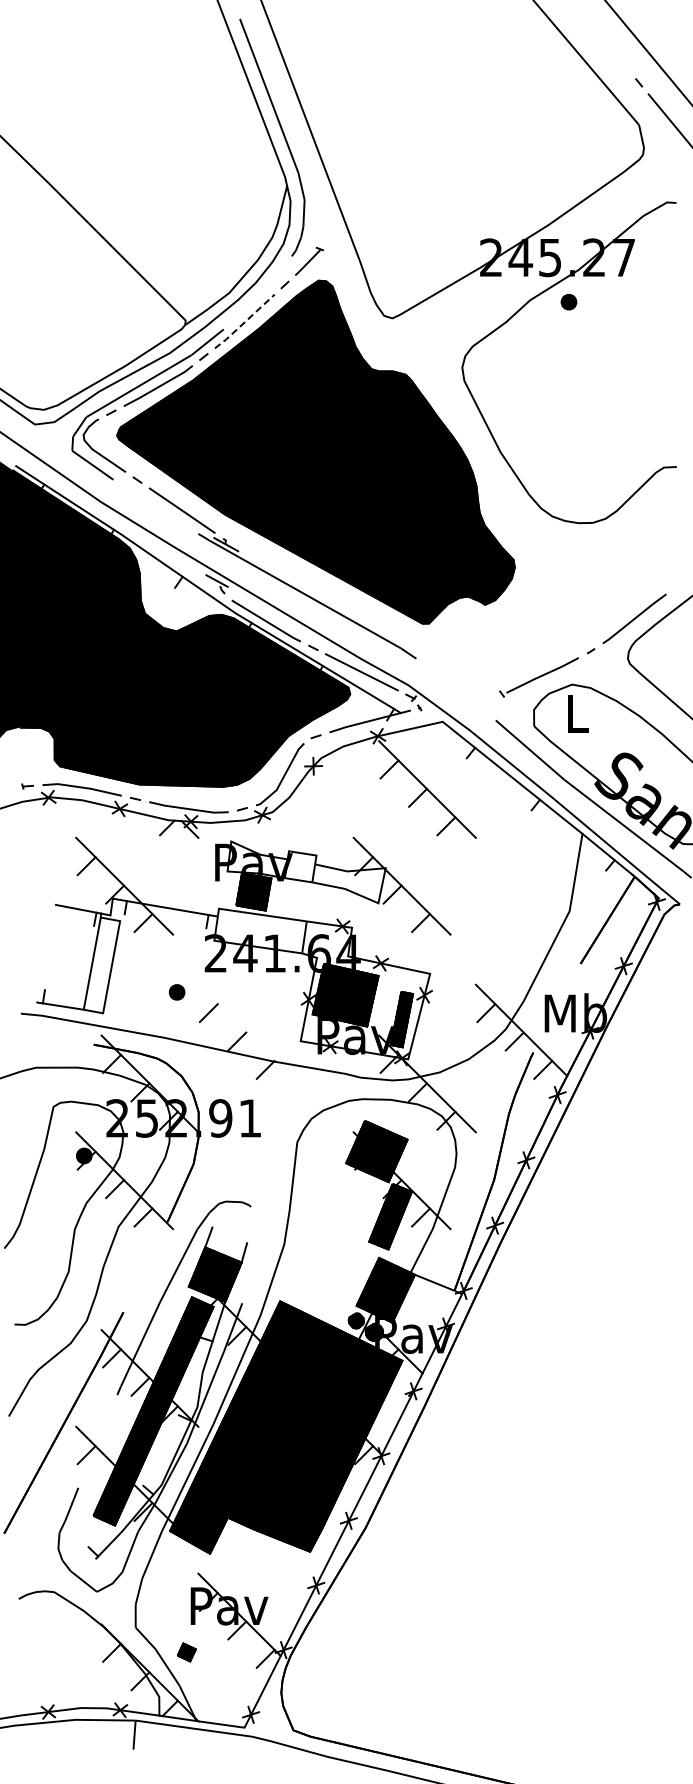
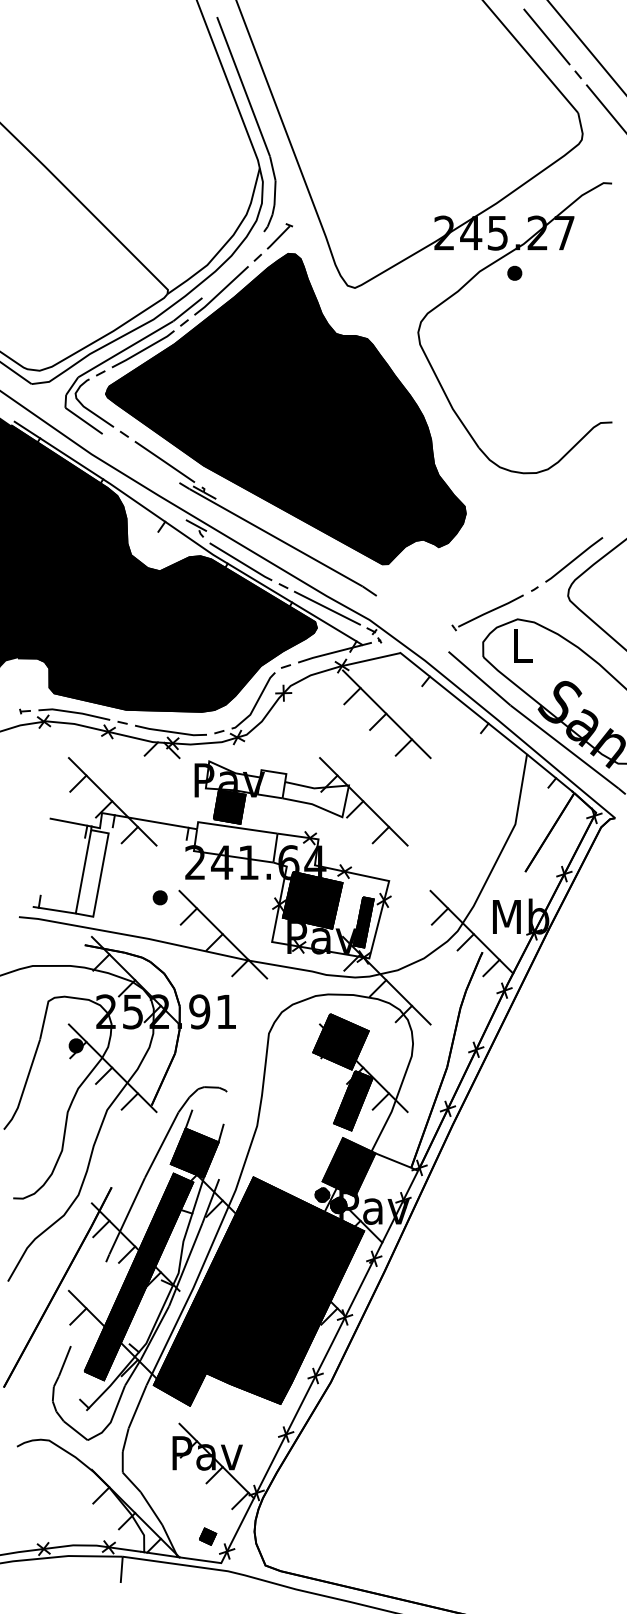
line: (604, 40) -> (546, 36), added
line: (245, 322) -> (222, 291), dashed -> solid
line: (246, 1032) -> (223, 934), added
part: (186, 1652) -> (207, 1536), moved

